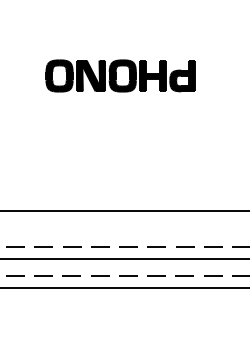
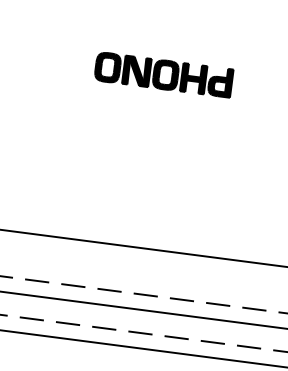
part: (120, 75) -> (163, 74), size x0.71

